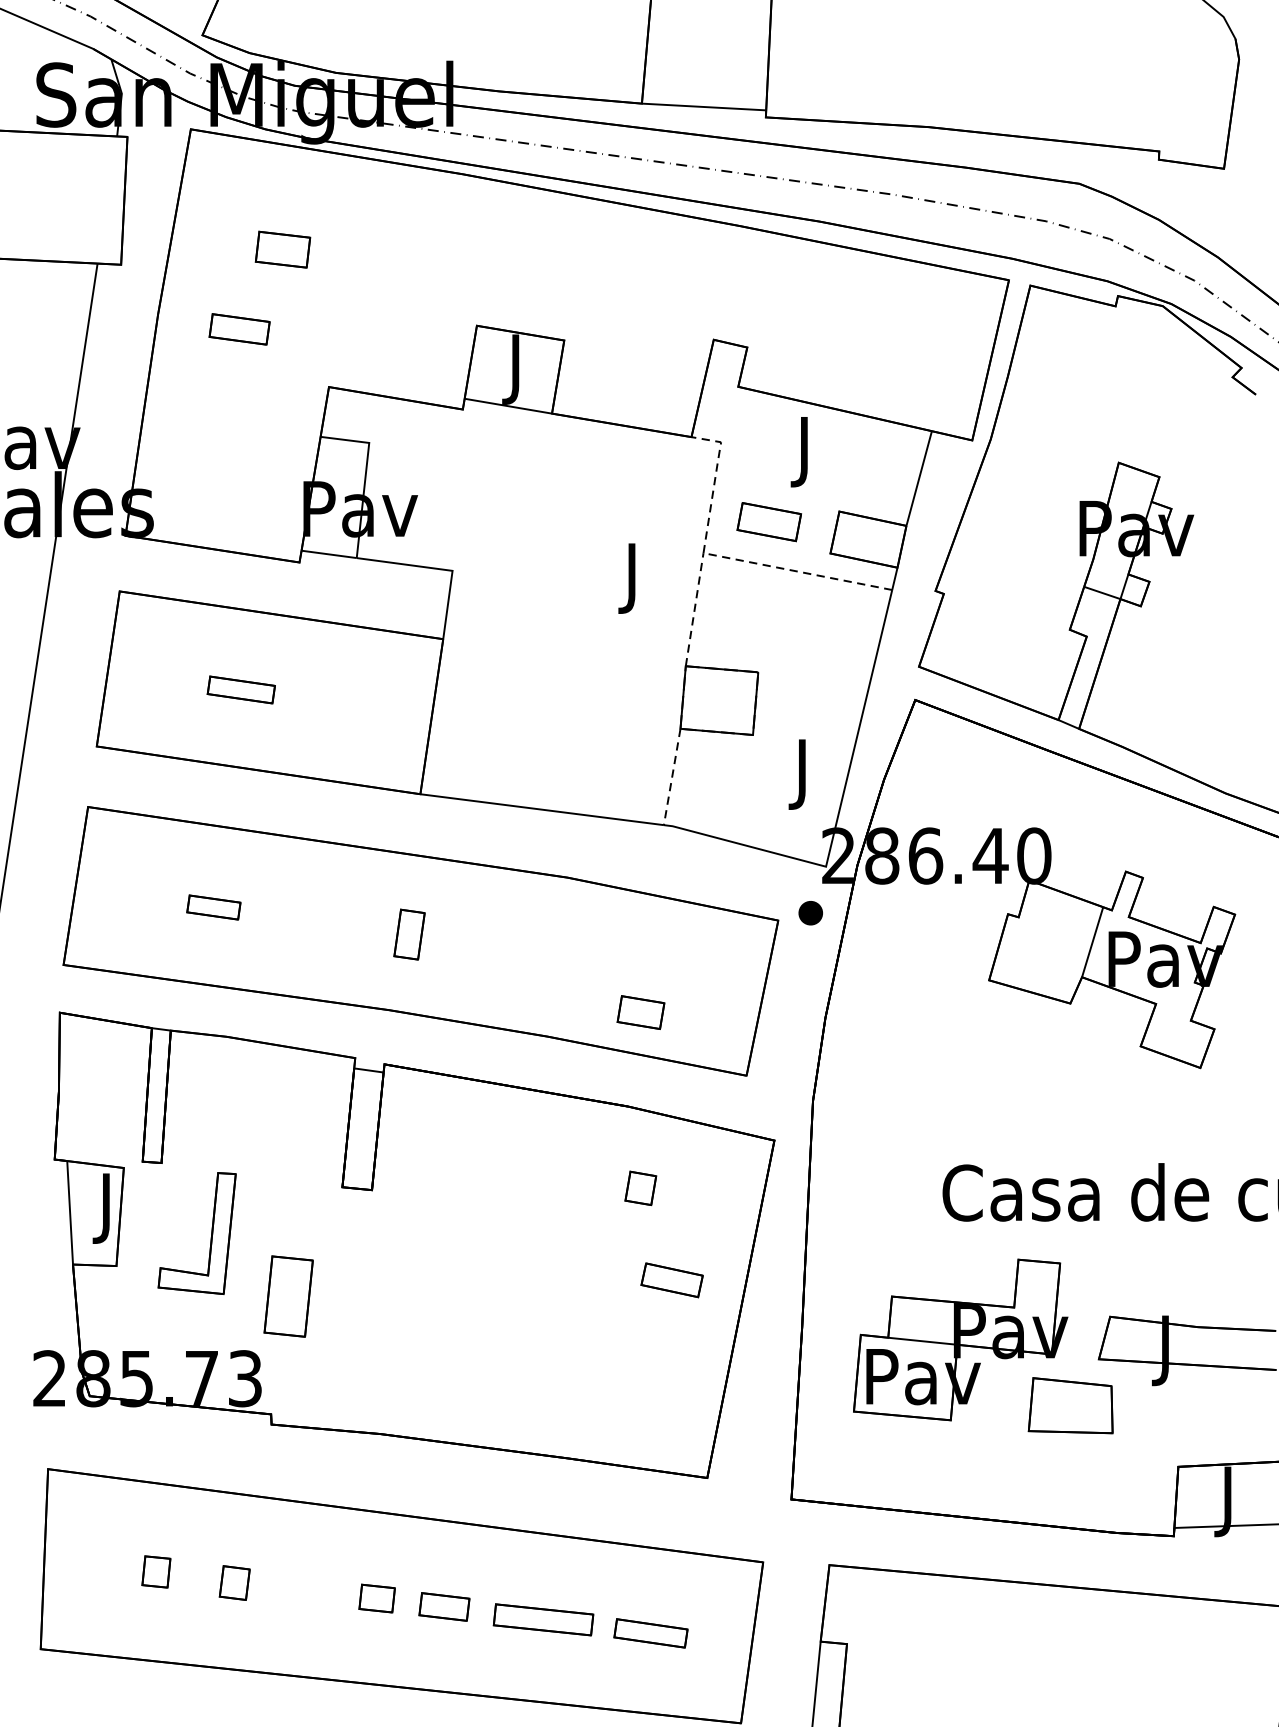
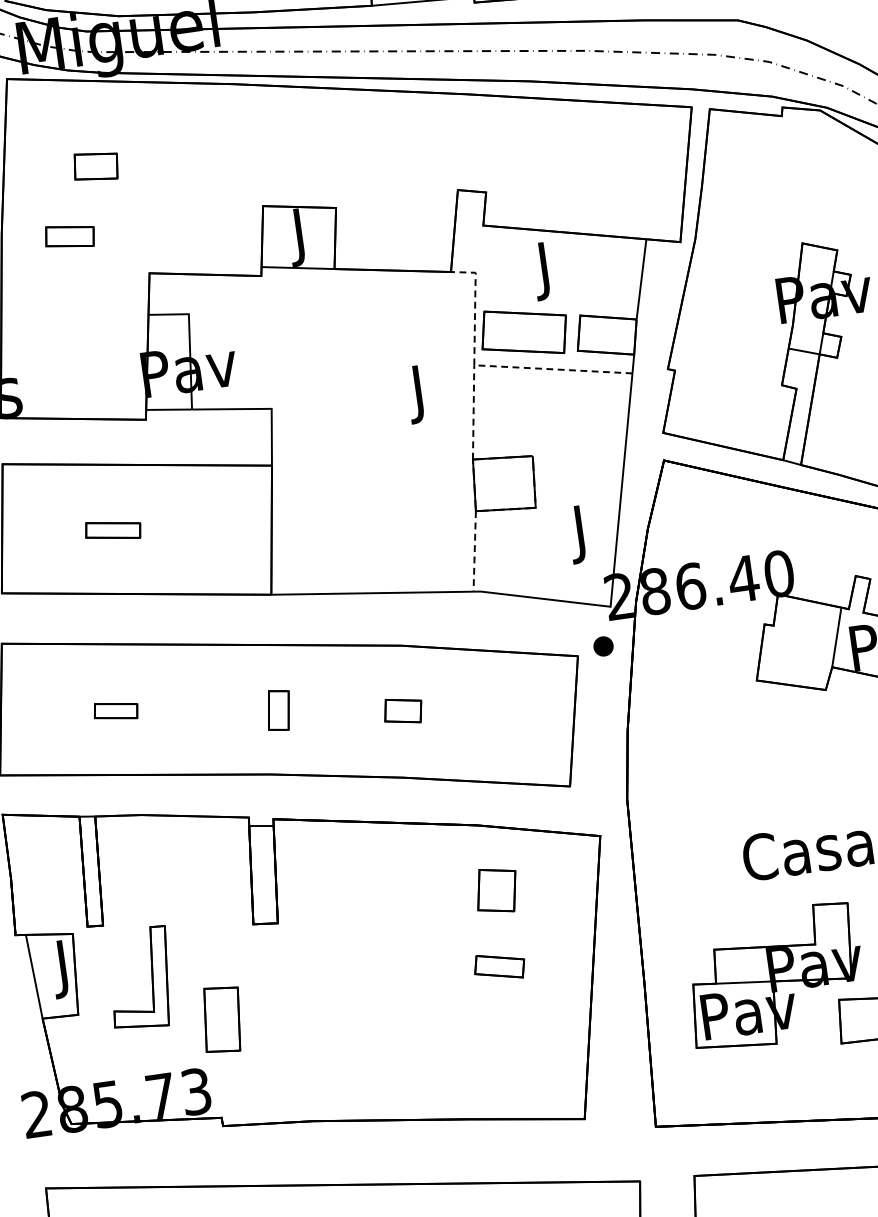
part: (769, 521) -> (524, 331), size x1.67
part: (640, 1012) -> (402, 711), moved
part: (640, 1188) -> (496, 890), size x1.67
part: (671, 1280) -> (499, 966), moved

